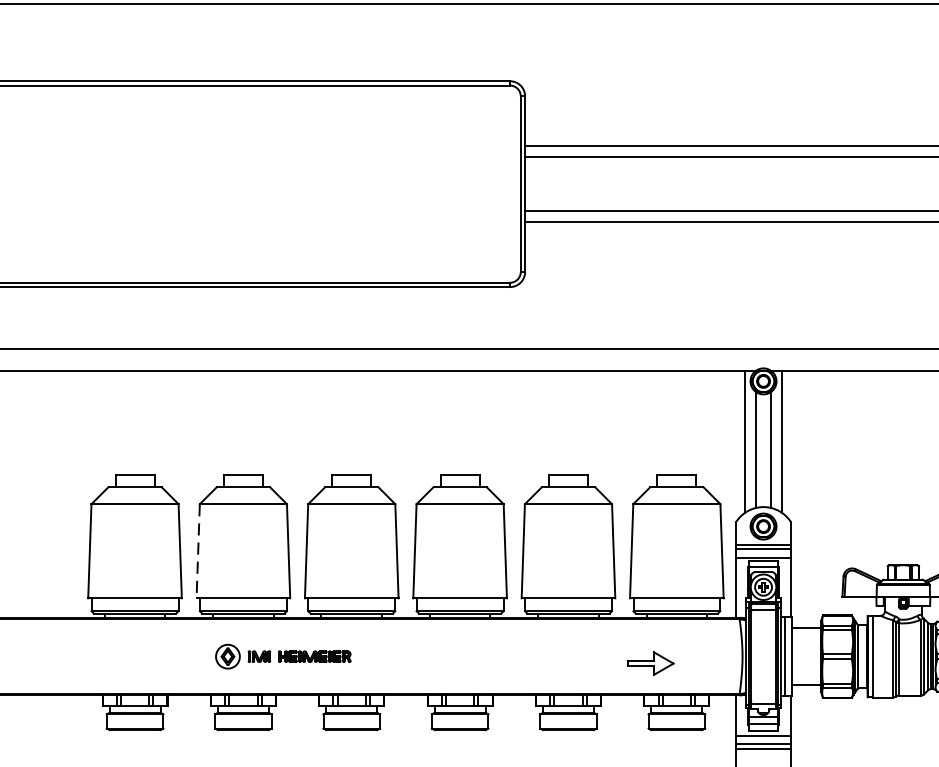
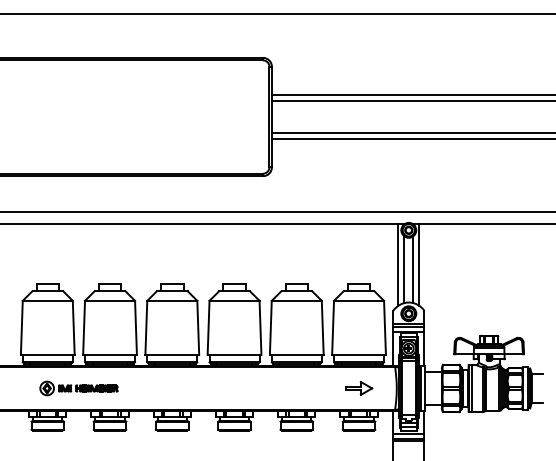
line: (198, 552) -> (84, 328), dashed -> solid
part: (282, 656) -> (78, 388), moved
part: (651, 661) -> (359, 387), moved

